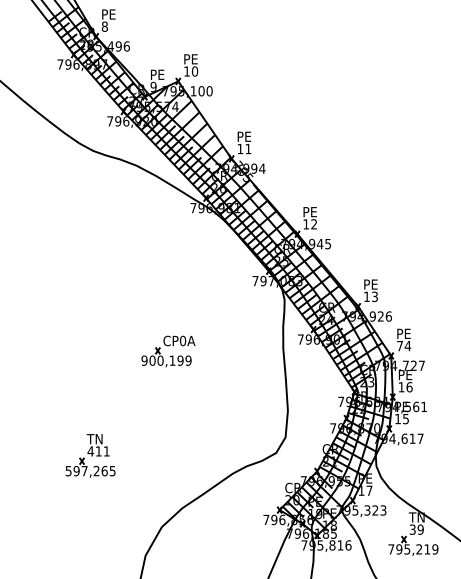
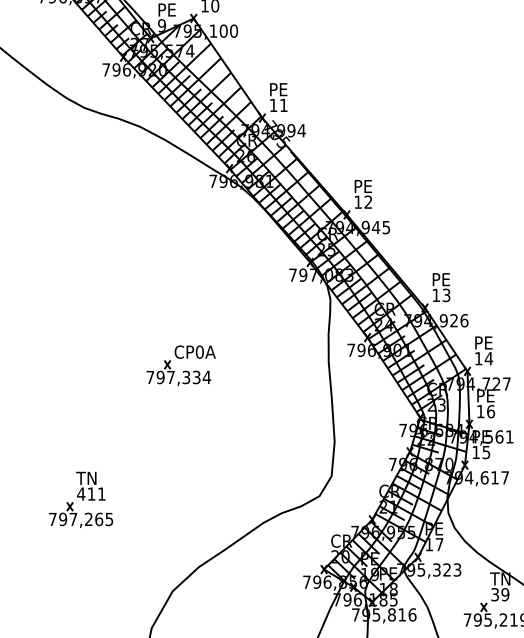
text: (399, 346) -> (478, 359), 74 -> 14
text: (166, 360) -> (178, 377), 900,199 -> 797,334
text: (68, 471) -> (52, 519), 597,265 -> 797,265

